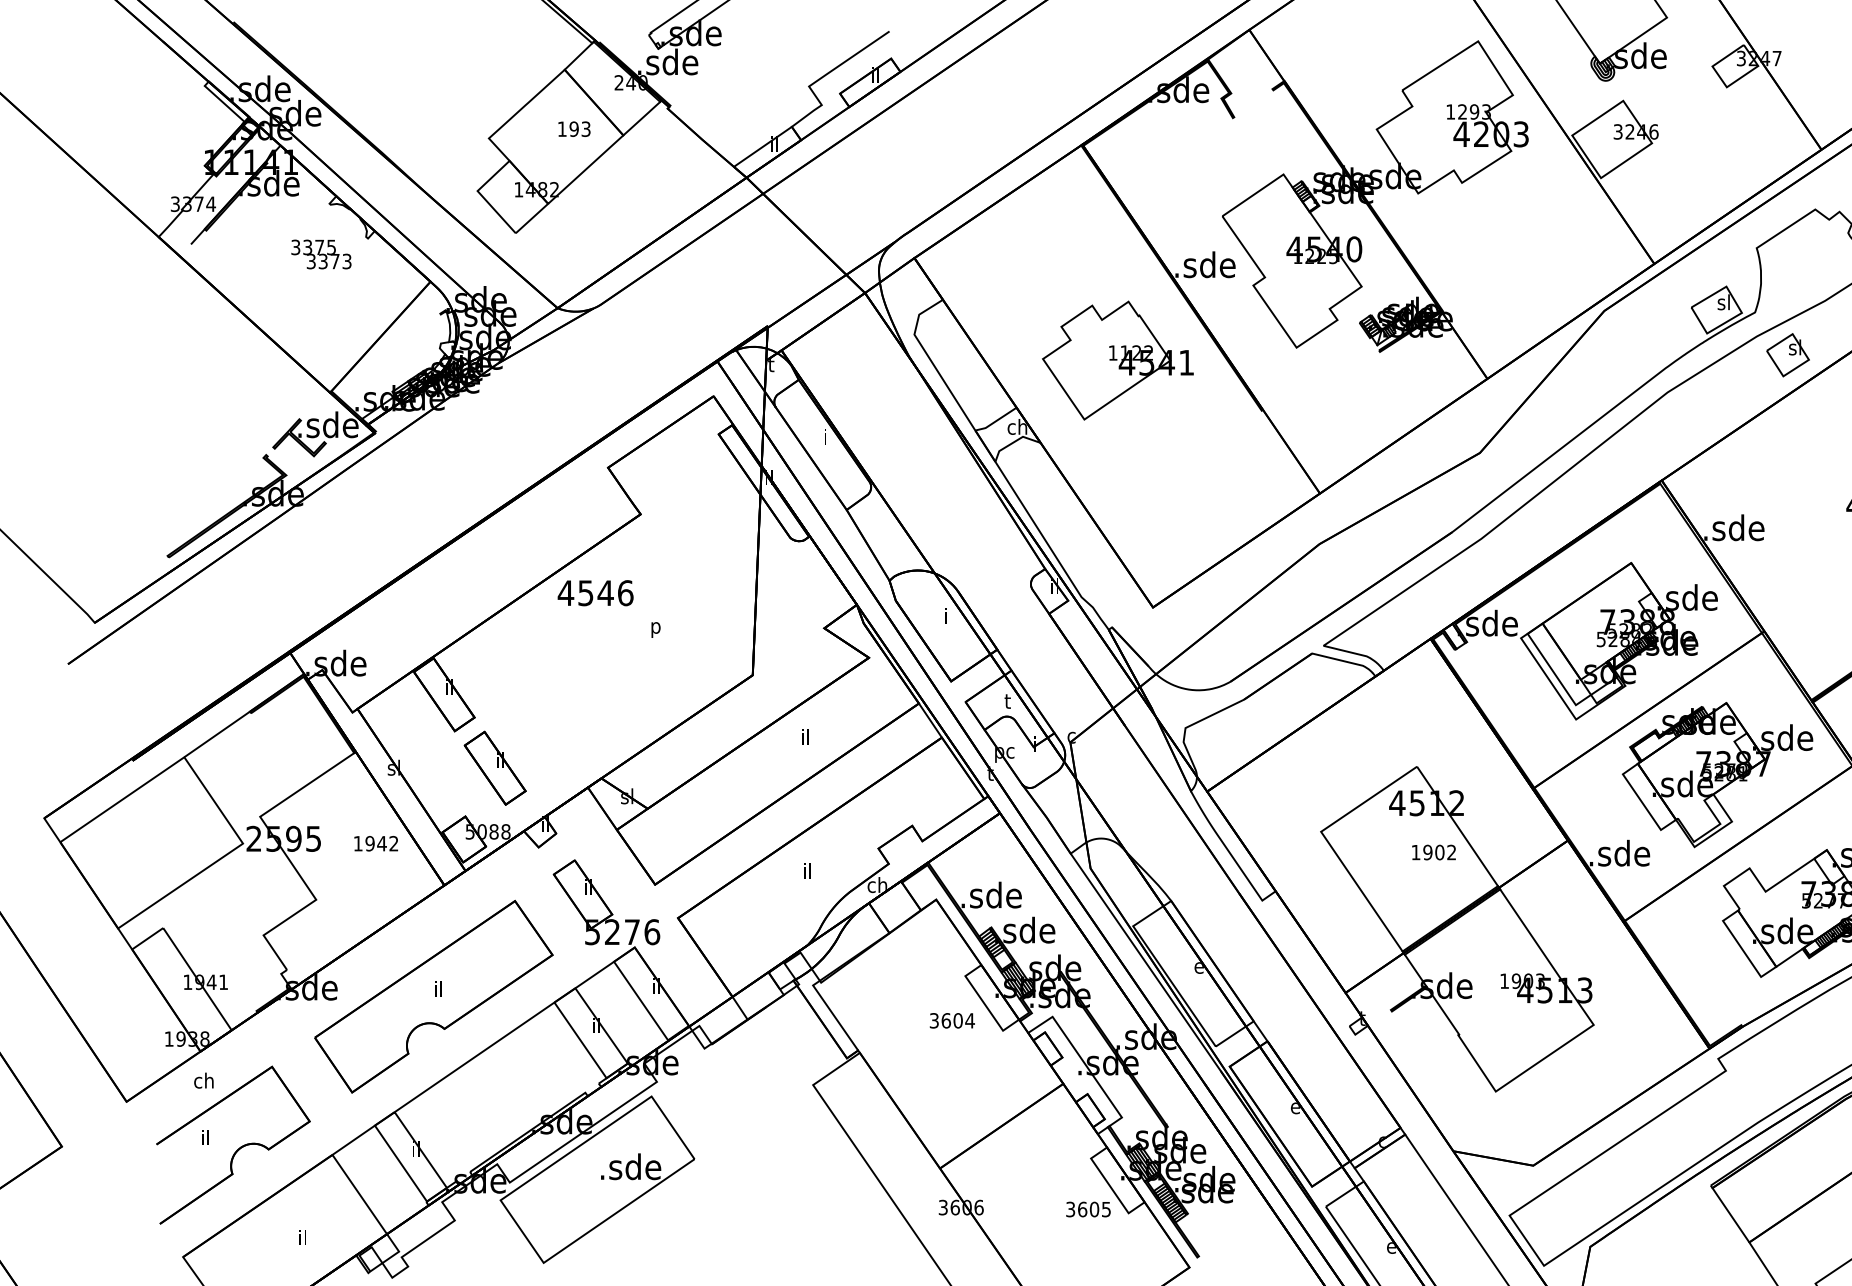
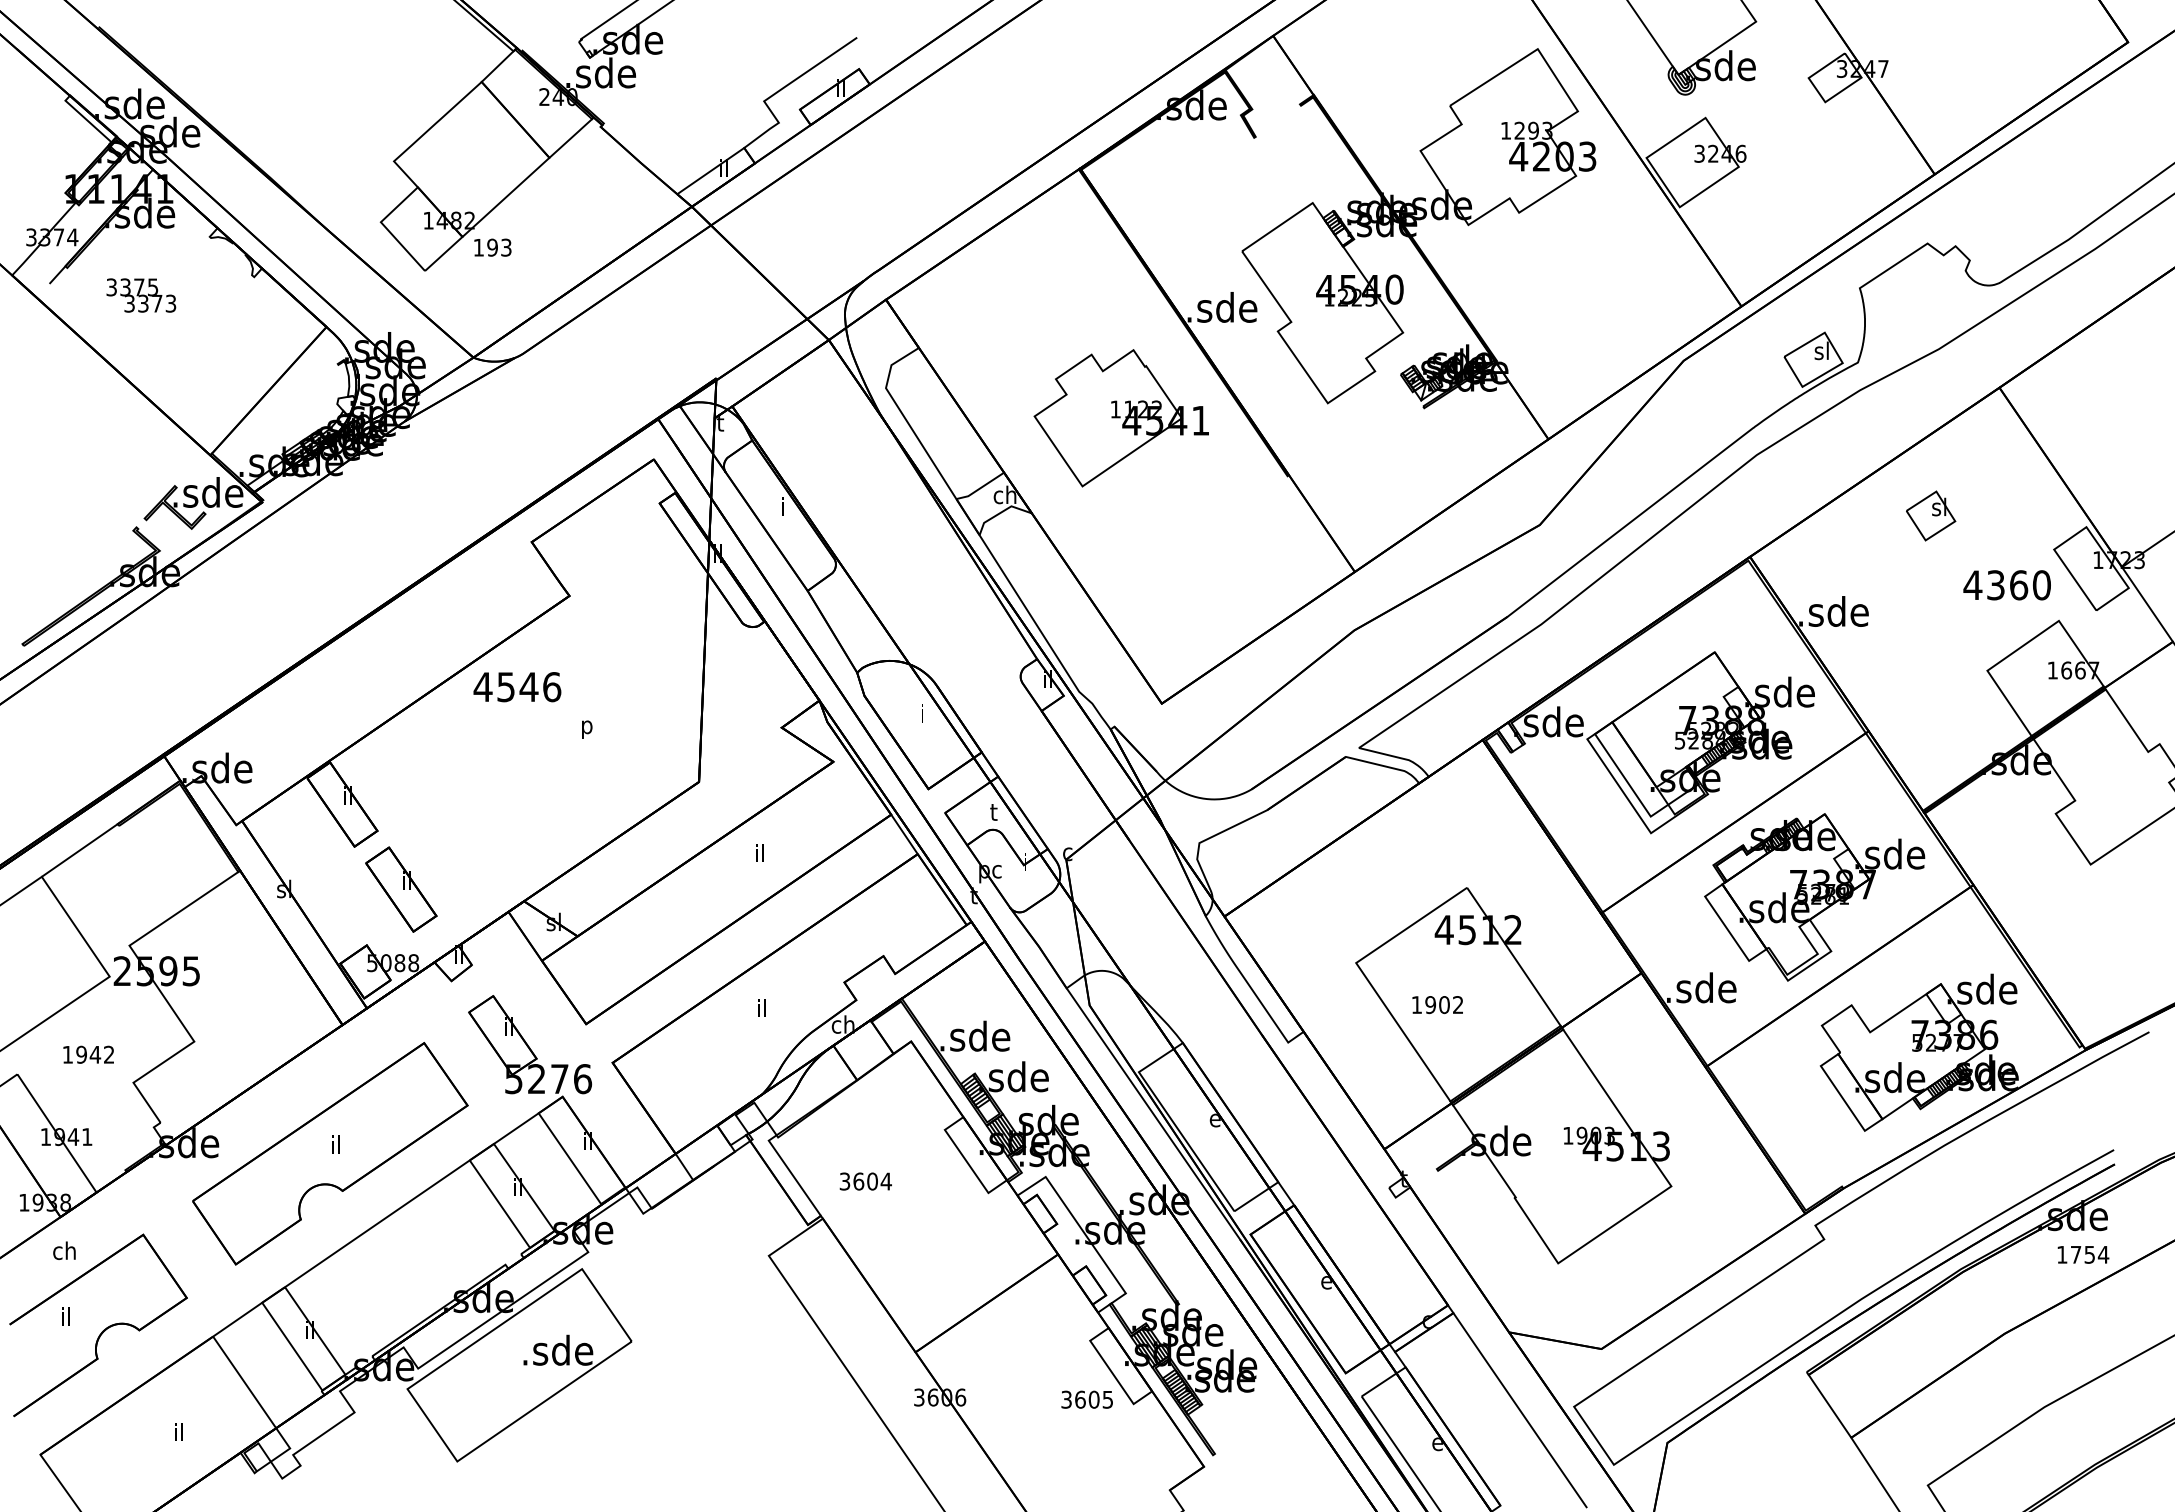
text: (574, 129) -> (492, 247), moved
text: (321, 254) -> (141, 295), moved
part: (1788, 354) -> (1931, 515), moved
text: (376, 843) -> (88, 1054), moved
text: (1433, 852) -> (1437, 1005), moved
text: (952, 1020) -> (865, 1181), moved

